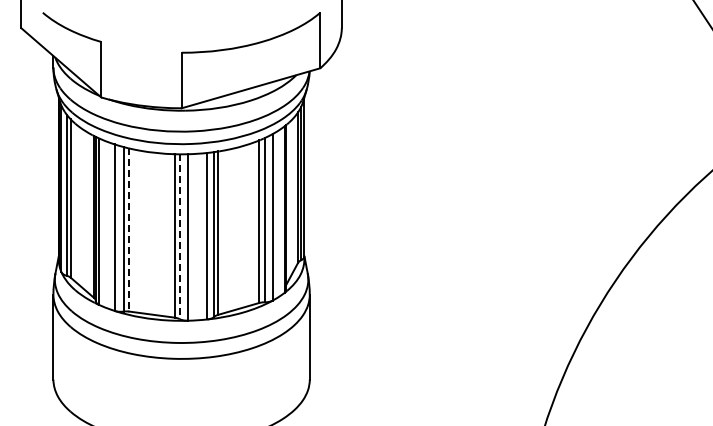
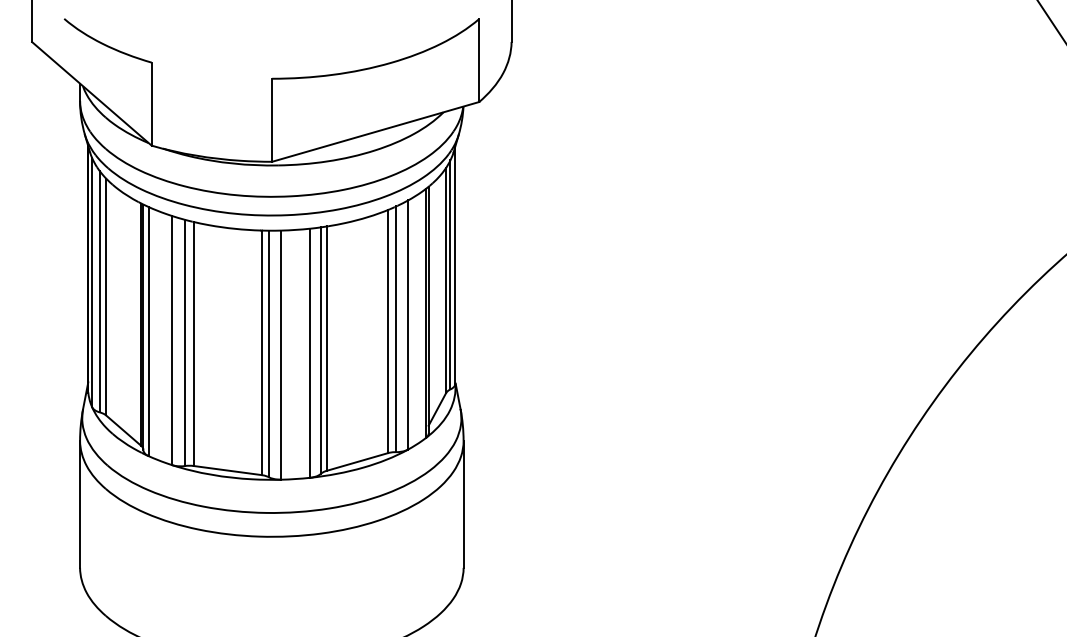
line: (129, 230) -> (193, 344), dashed -> solid
line: (179, 237) -> (268, 355), dashed -> solid

